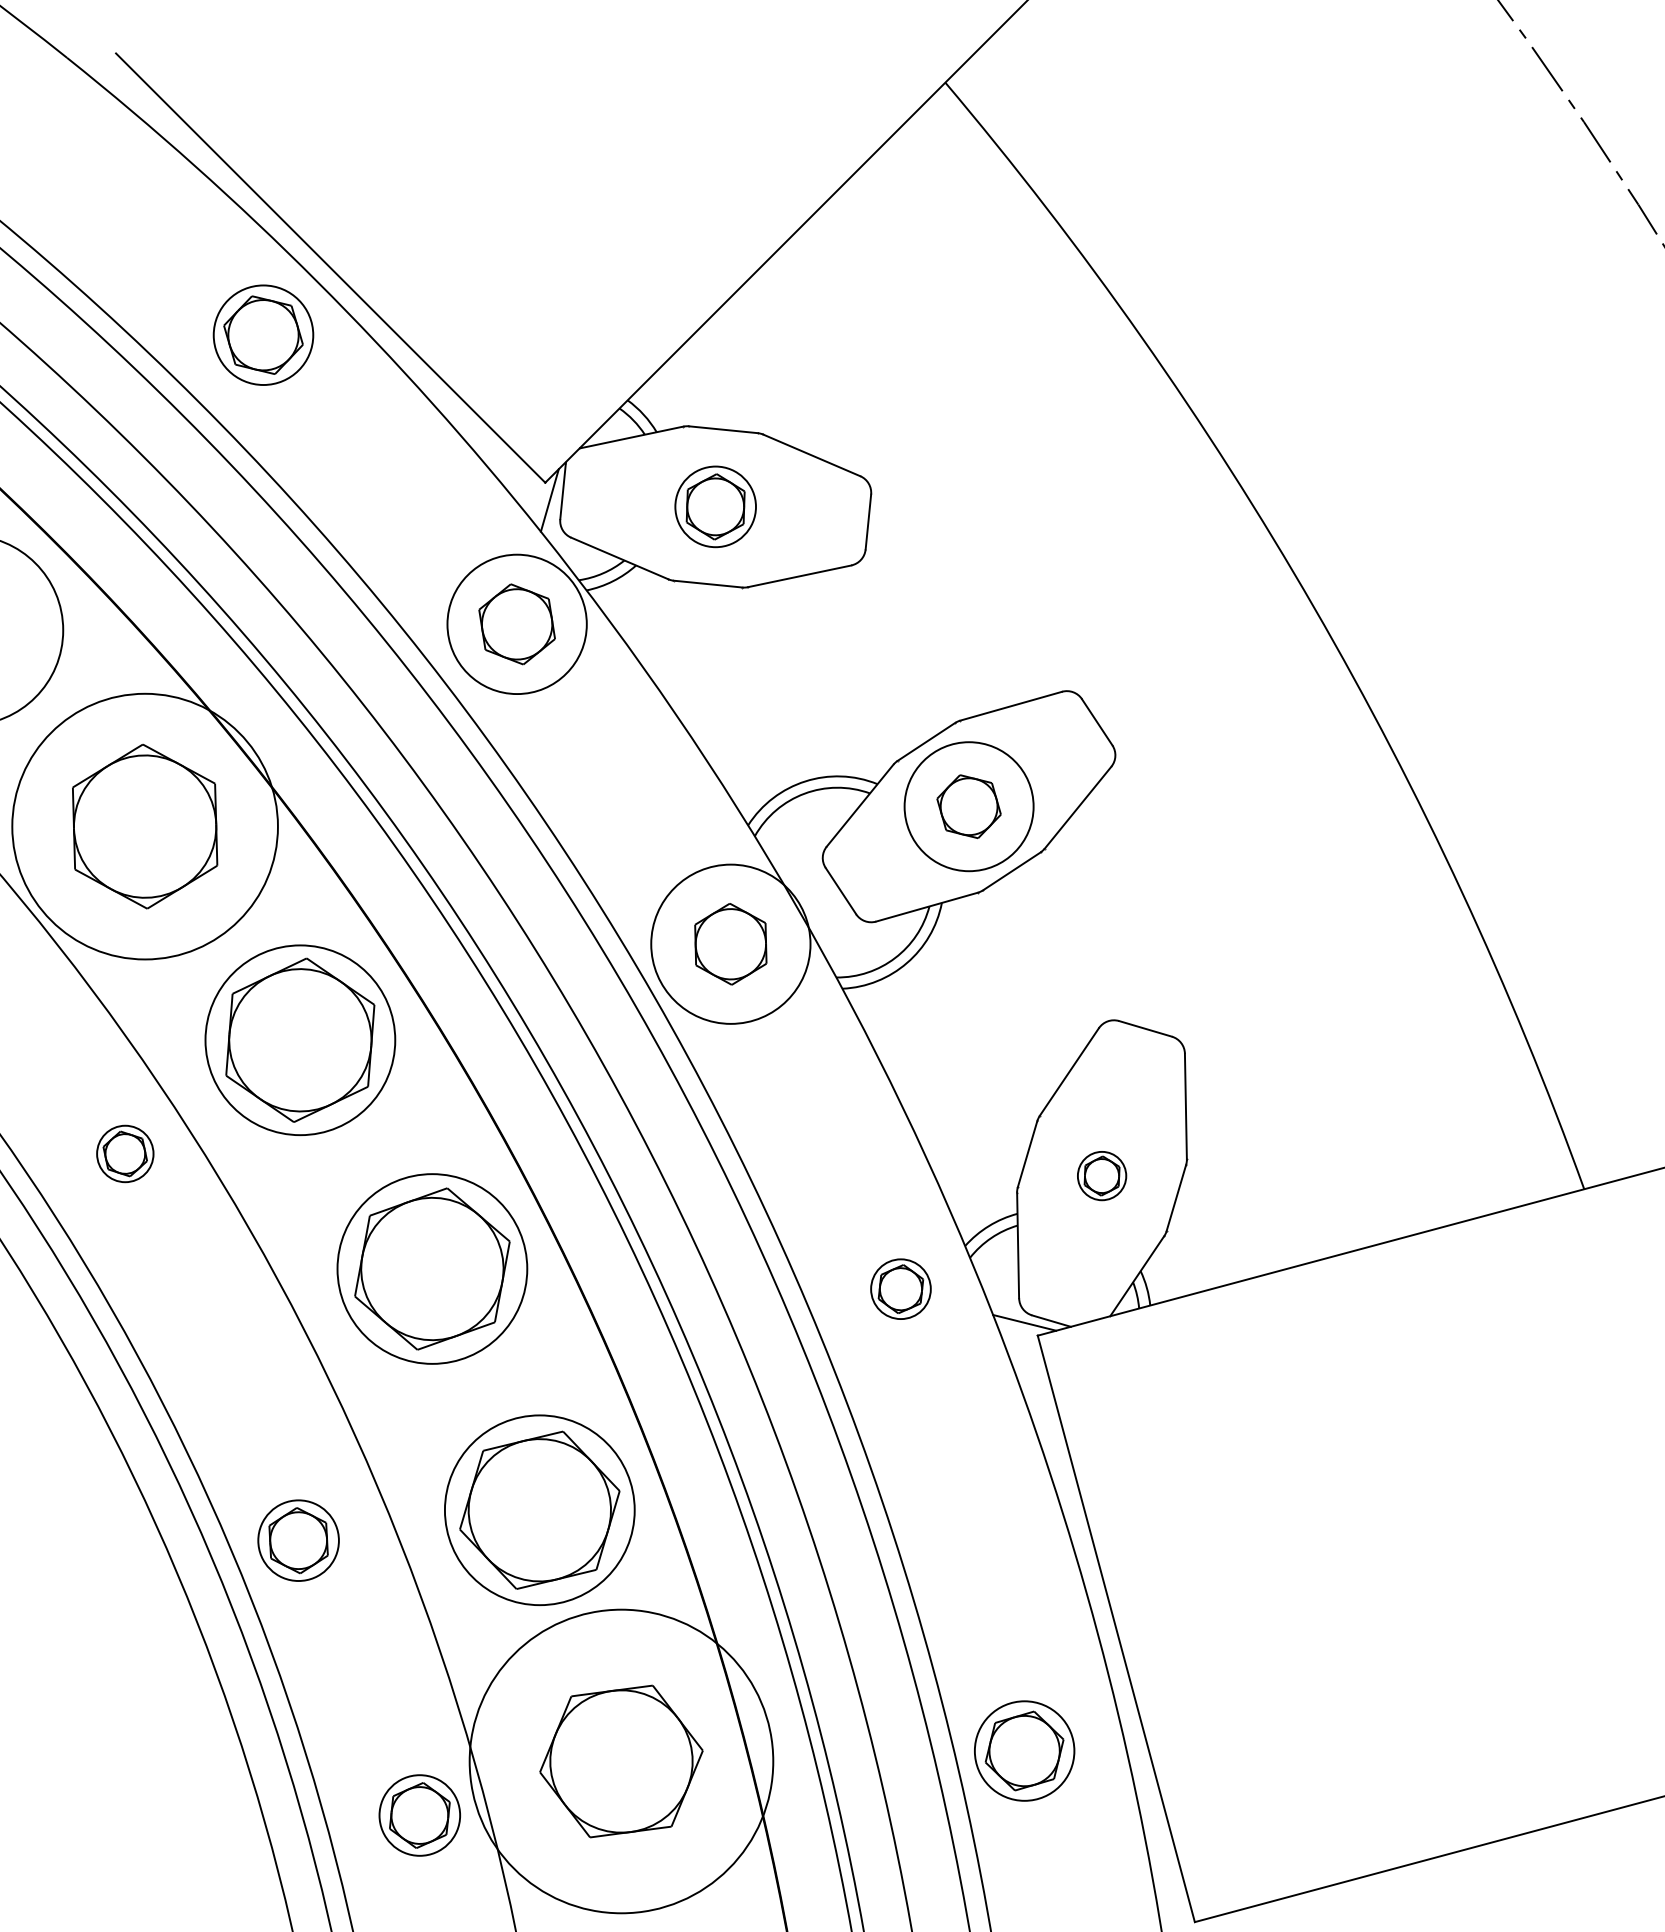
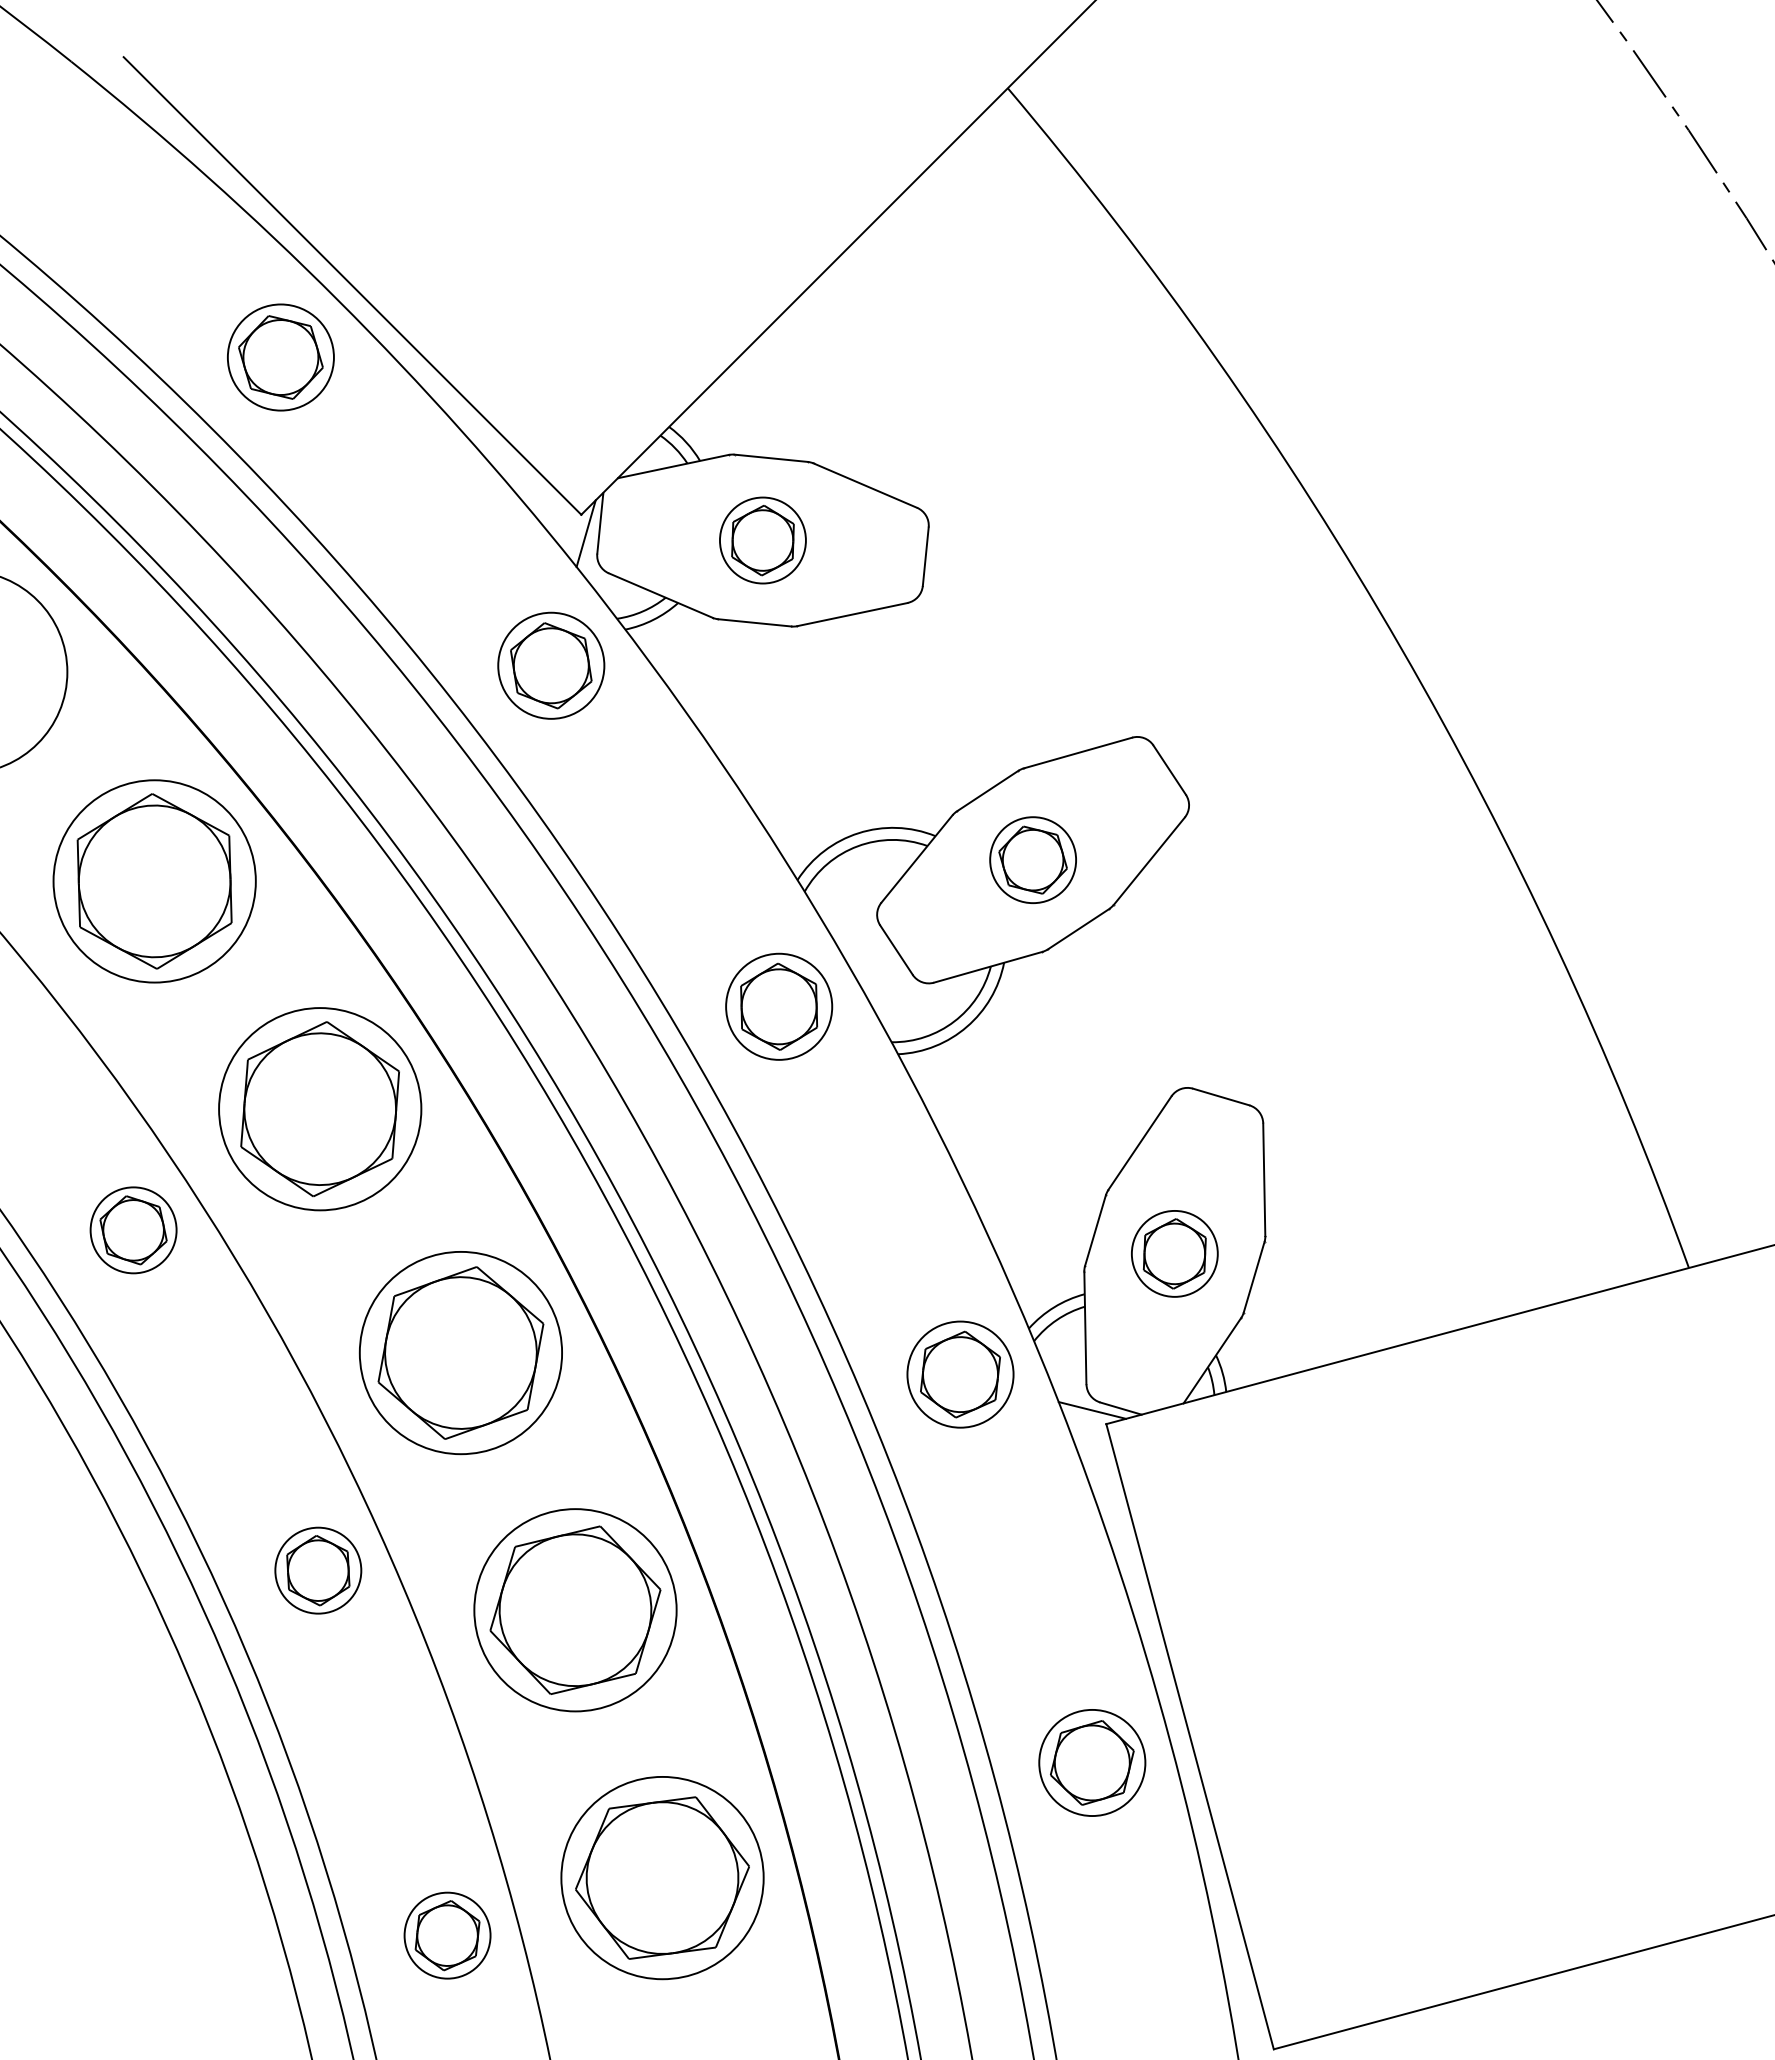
circle: (517, 624) -> (551, 665), size x0.71
circle: (969, 807) -> (1033, 860), size x0.62
circle: (144, 826) -> (154, 881), size x0.71
circle: (731, 943) -> (779, 1006), size x0.62
part: (125, 1154) -> (133, 1230), size x1.43
part: (1101, 1175) -> (1174, 1253), size x1.67
part: (900, 1289) -> (960, 1374), size x1.67
part: (298, 1540) -> (318, 1570), moved
part: (1024, 1750) -> (1092, 1762), moved
circle: (621, 1760) -> (662, 1877), size x0.62

